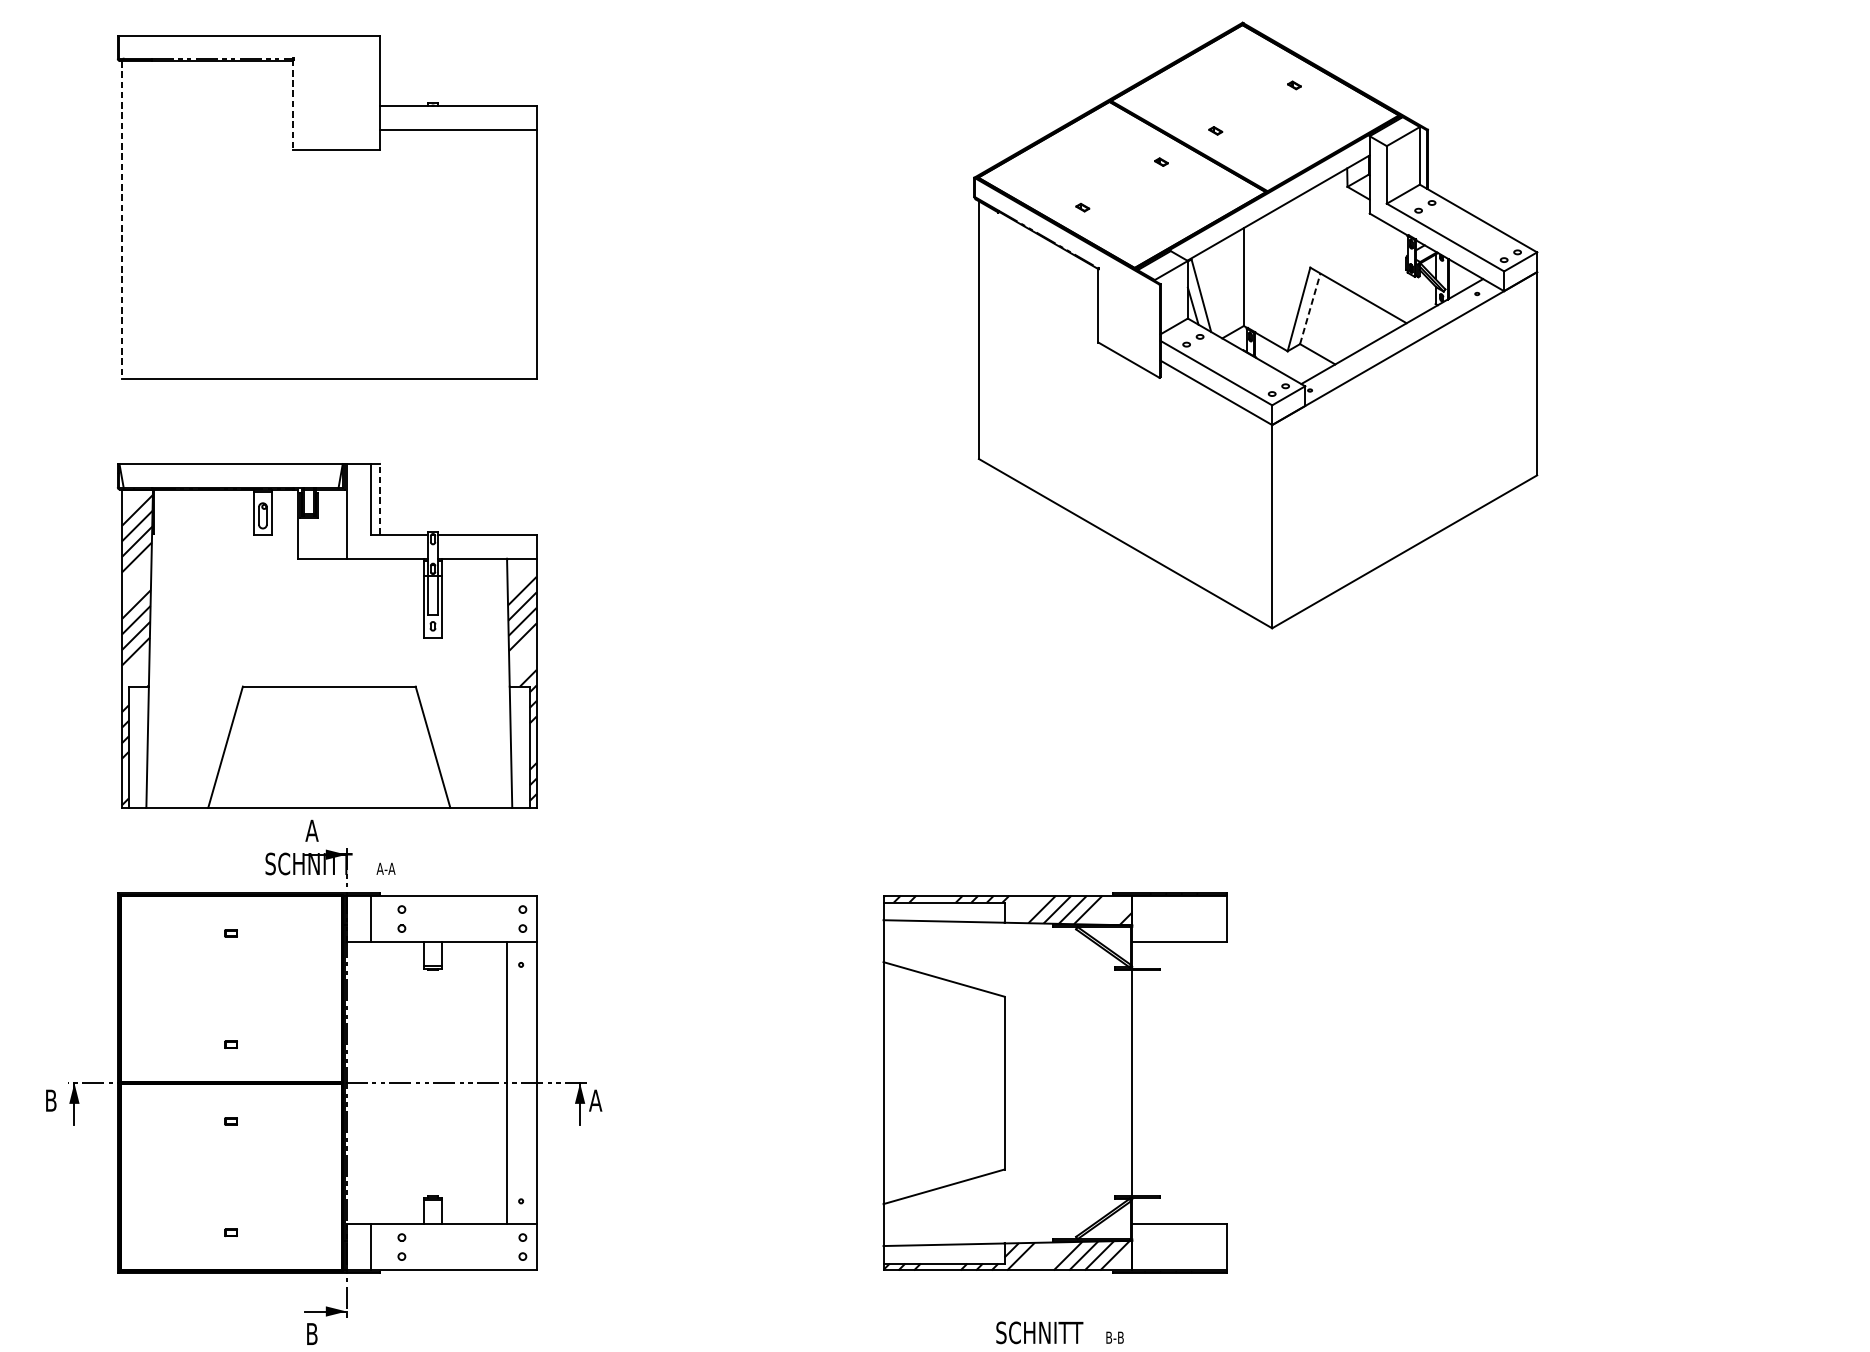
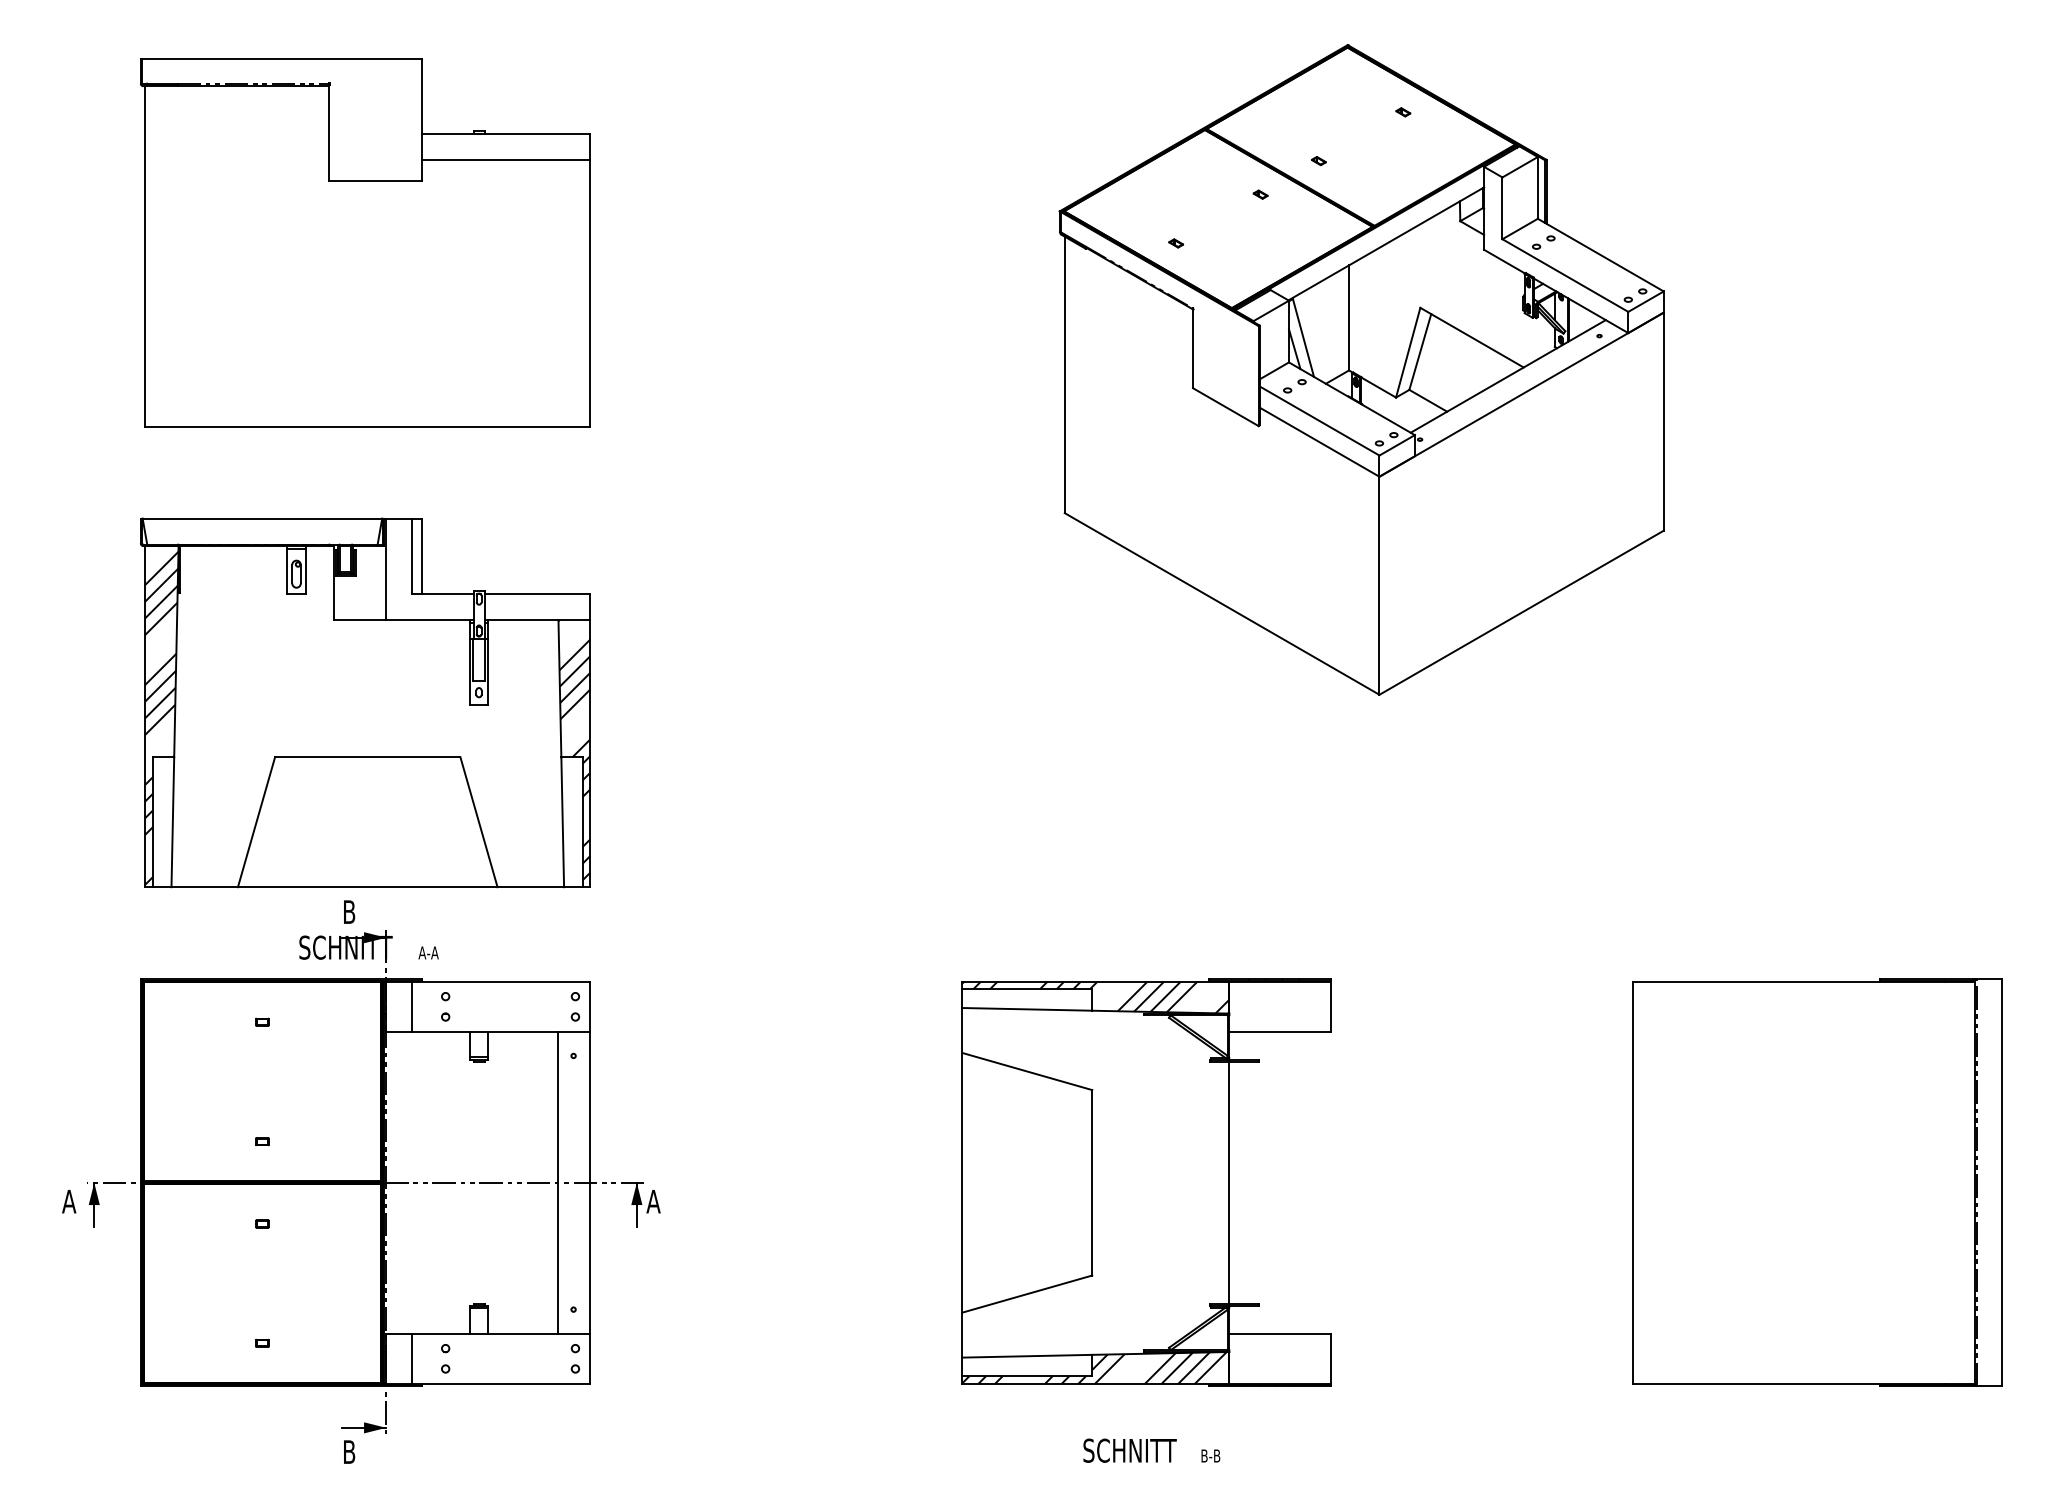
line: (293, 105) -> (329, 133), dashed -> solid
line: (122, 219) -> (145, 256), dashed -> solid
line: (1310, 308) -> (1420, 351), dashed -> solid
line: (379, 499) -> (421, 556), dashed -> solid
text: (312, 830) -> (349, 911), A -> B
part: (1680, 1082) -> (1817, 1182), added
text: (51, 1100) -> (69, 1201), B -> A

